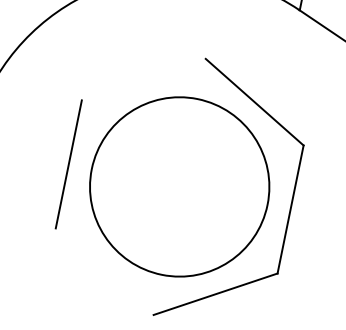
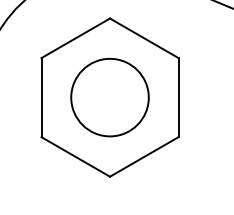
line: (143, 79) -> (75, 38), added
circle: (178, 186) -> (109, 97), size x0.71
line: (104, 270) -> (75, 156), added

